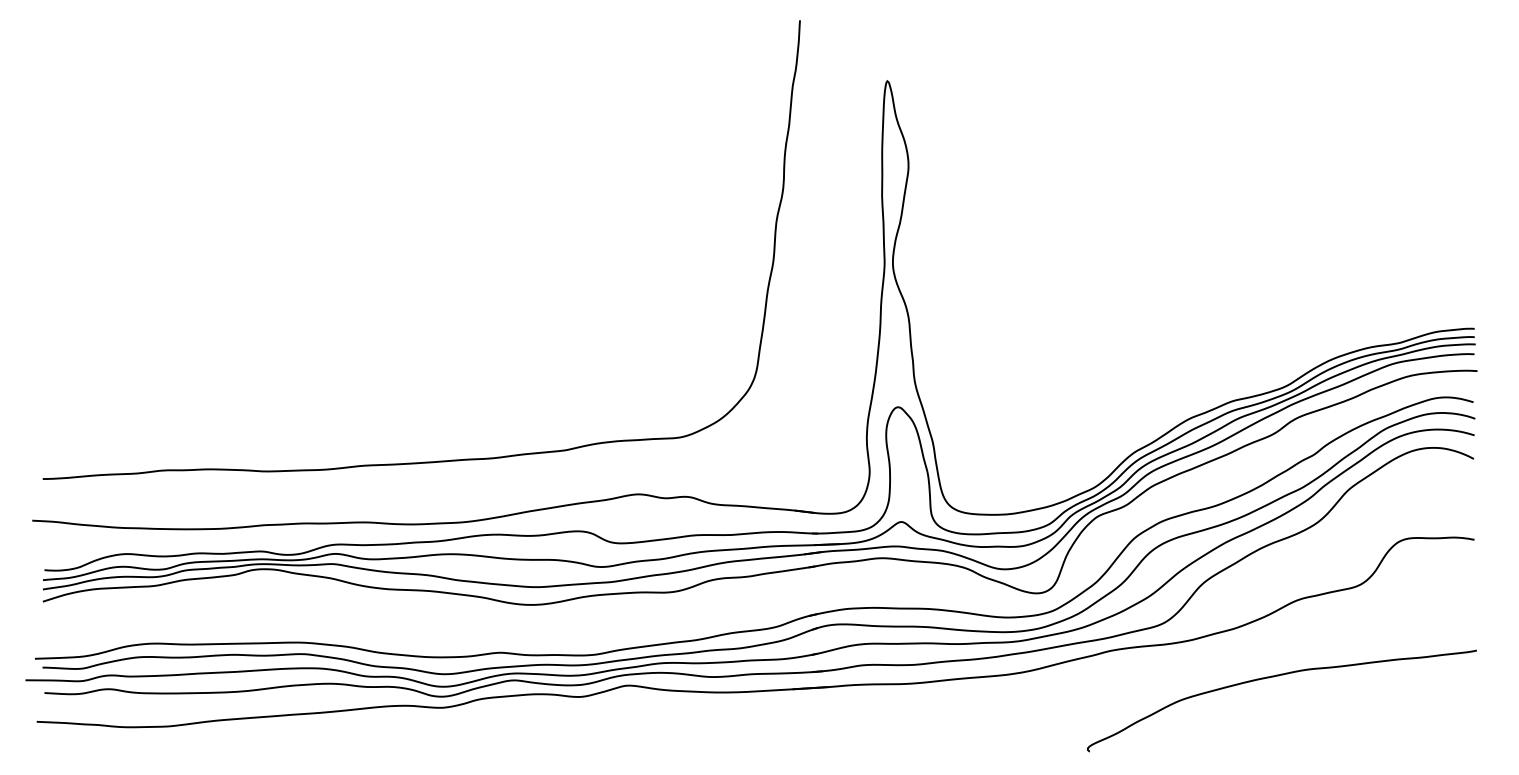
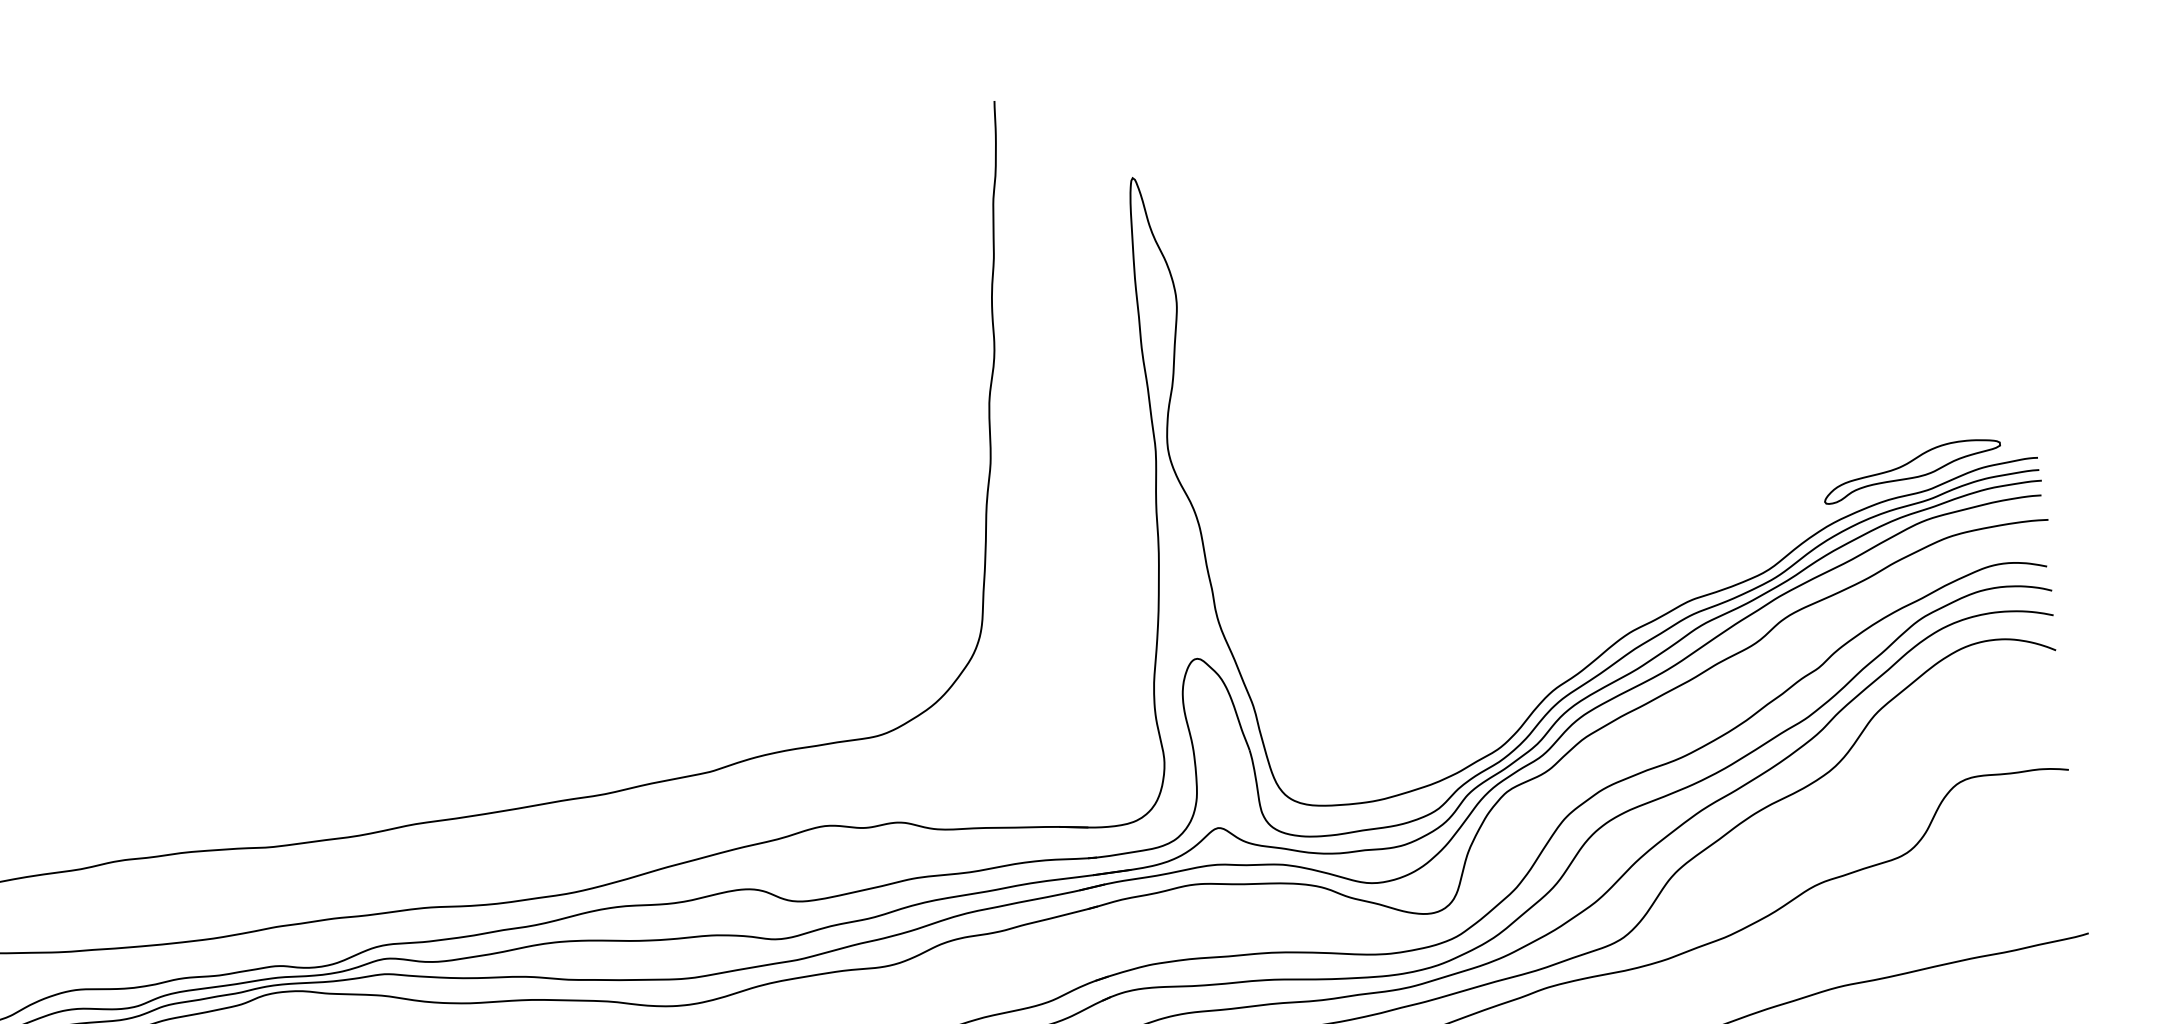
part: (1389, 328) -> (1911, 469), added

